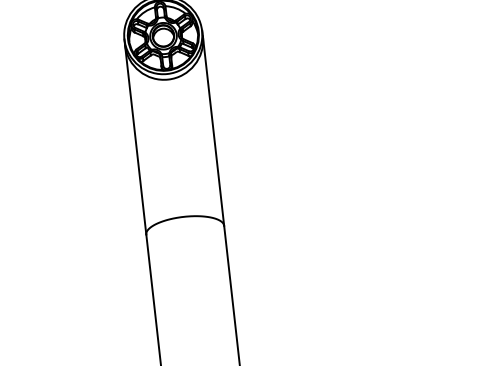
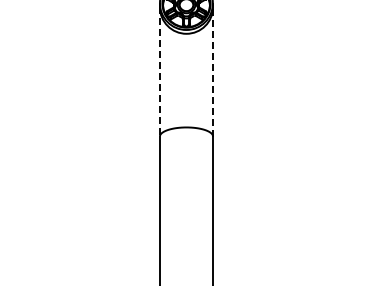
line: (214, 130) -> (213, 71), solid -> dashed
line: (134, 139) -> (159, 71), solid -> dashed

